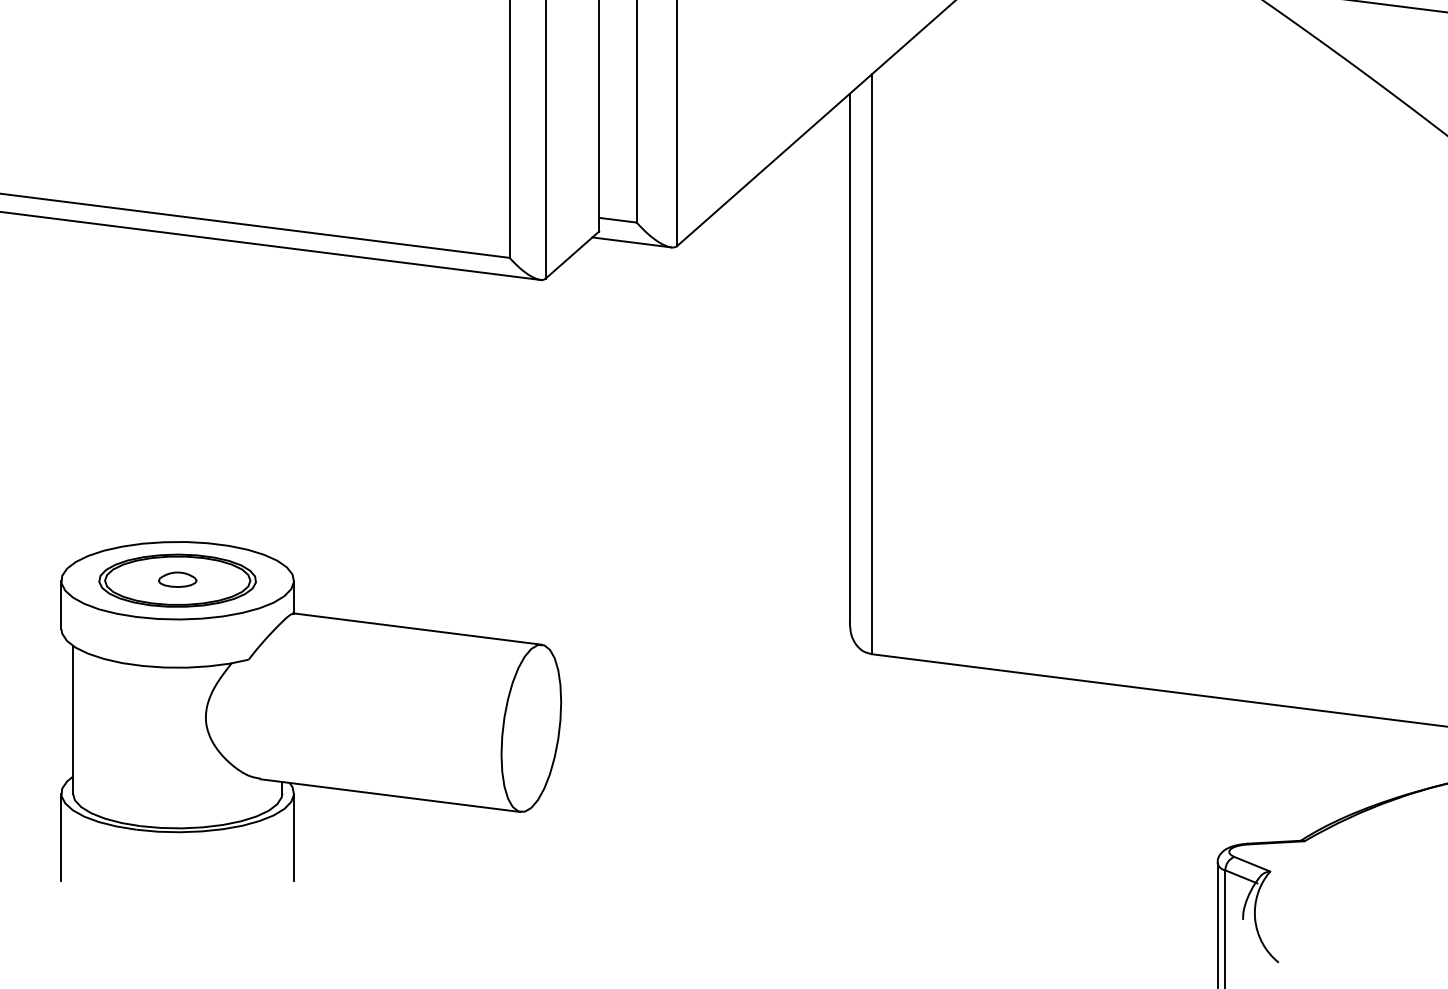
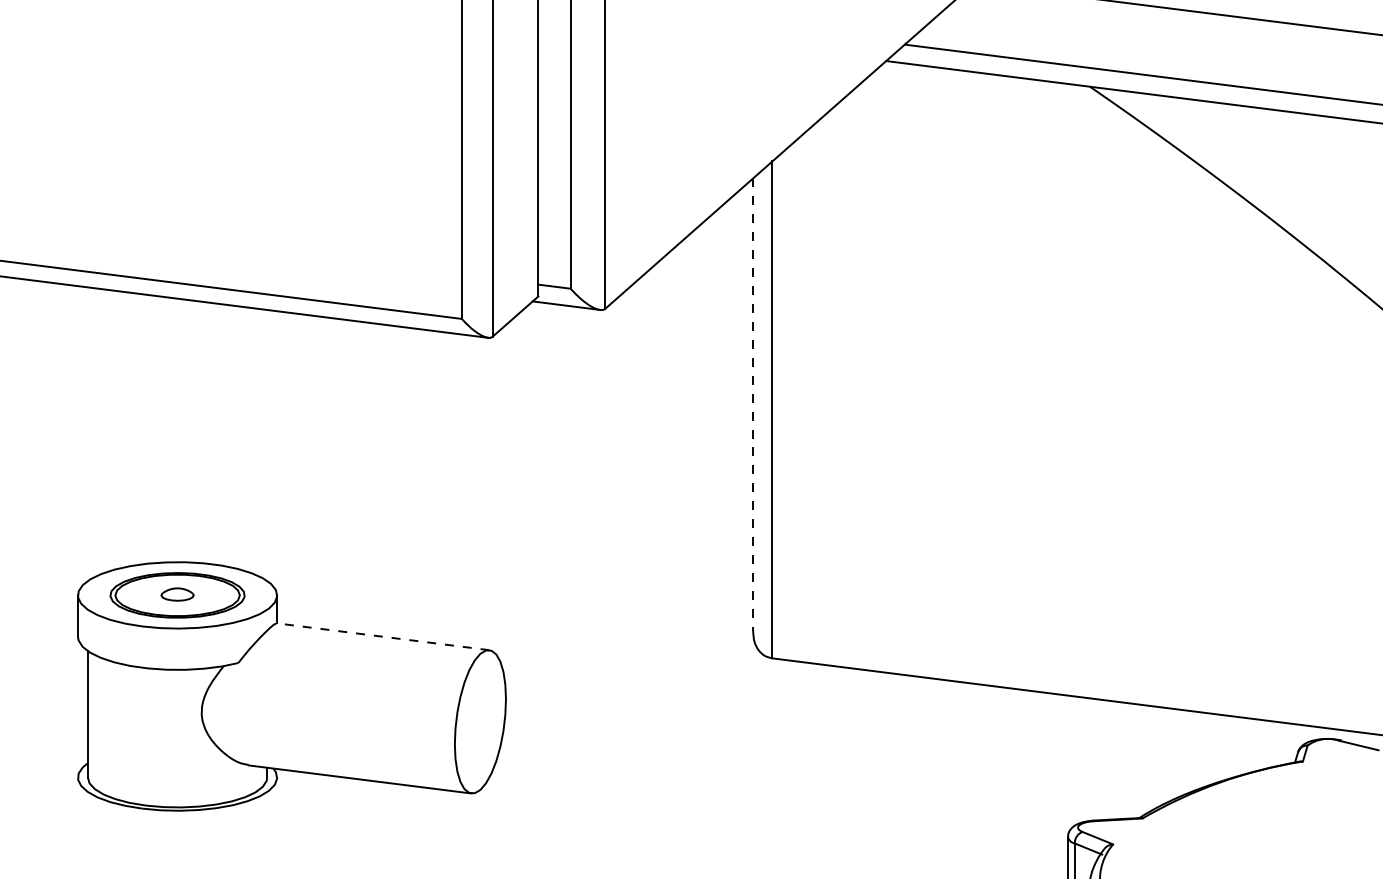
line: (849, 358) -> (752, 405), solid -> dashed
line: (416, 628) -> (382, 636), solid -> dashed
line: (60, 836) -> (77, 814), removed
line: (294, 836) -> (277, 814), removed

